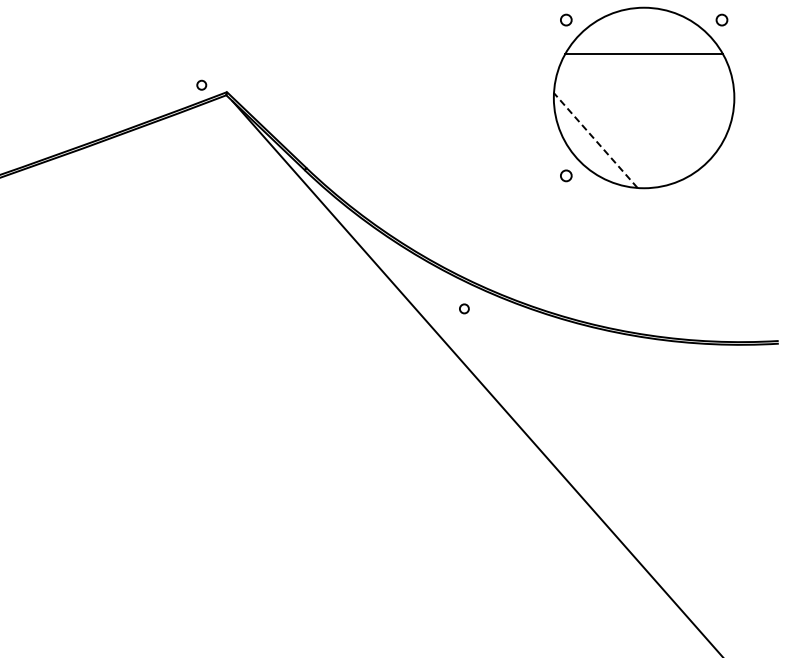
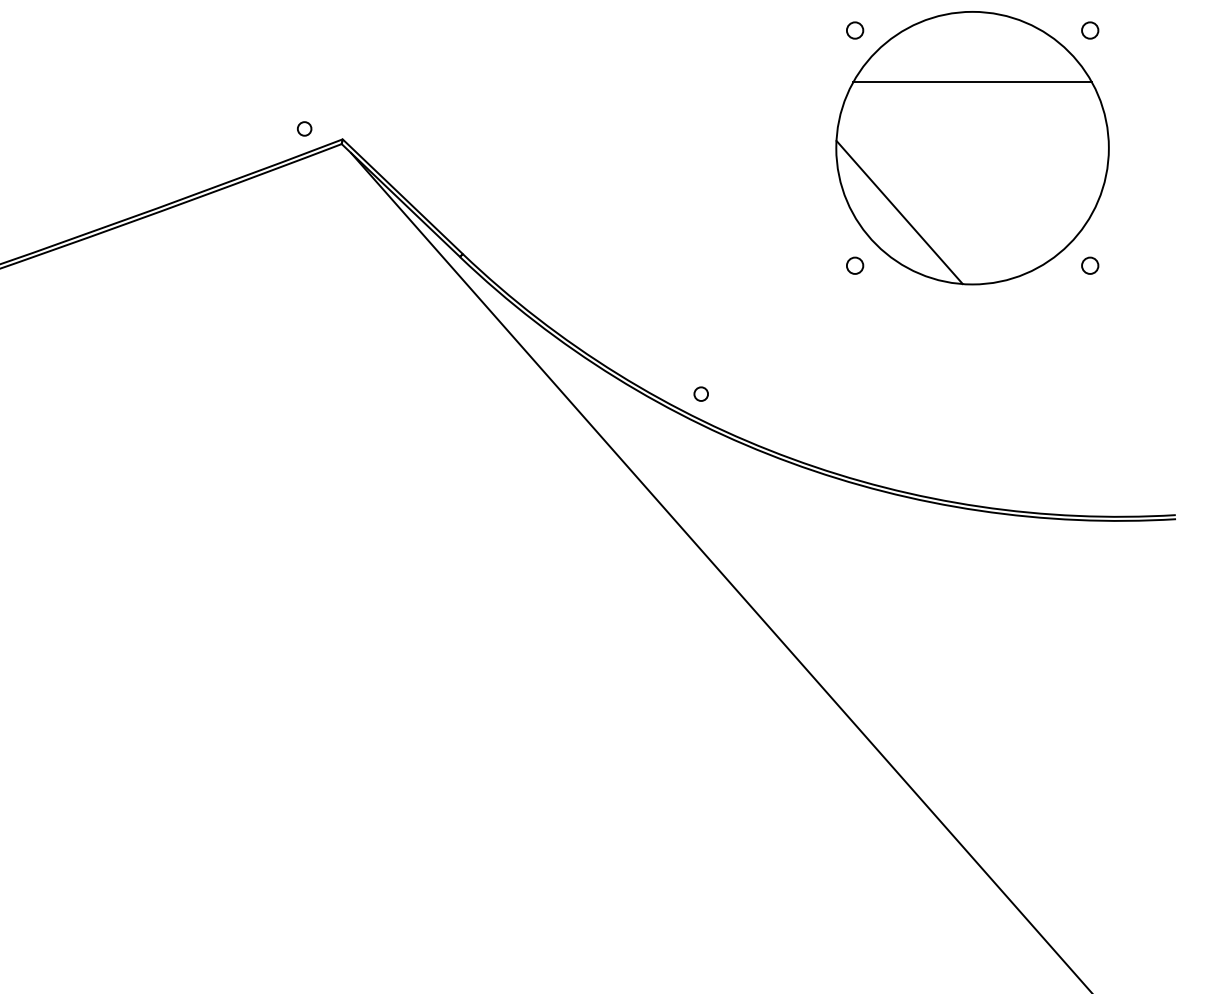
line: (595, 140) -> (899, 212), dashed -> solid
circle: (721, 175) -> (1089, 265), added
circle: (464, 308) -> (701, 393), moved

